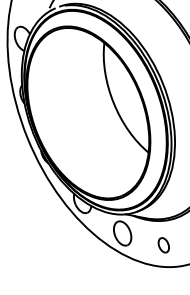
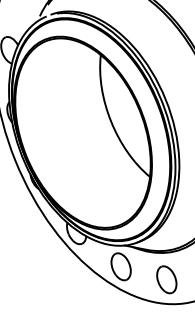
part: (163, 245) -> (166, 280), size x1.67

